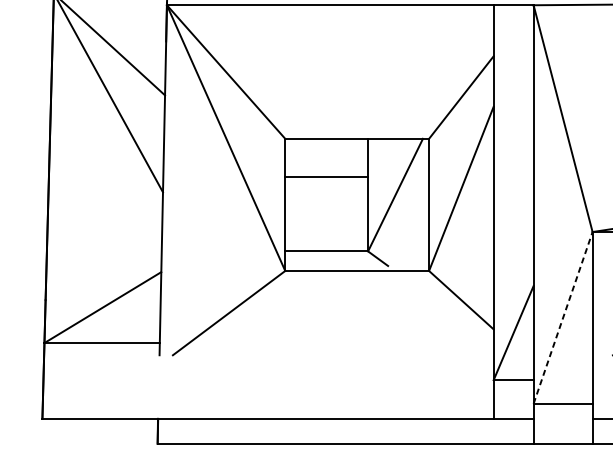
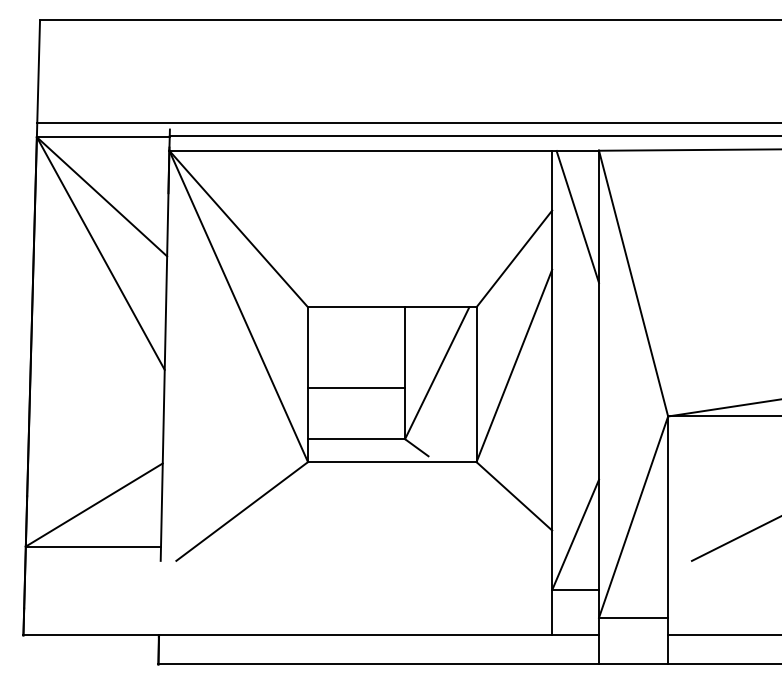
line: (515, 61) -> (577, 216), added
line: (326, 176) -> (356, 387), moved
line: (563, 317) -> (633, 516), dashed -> solid

